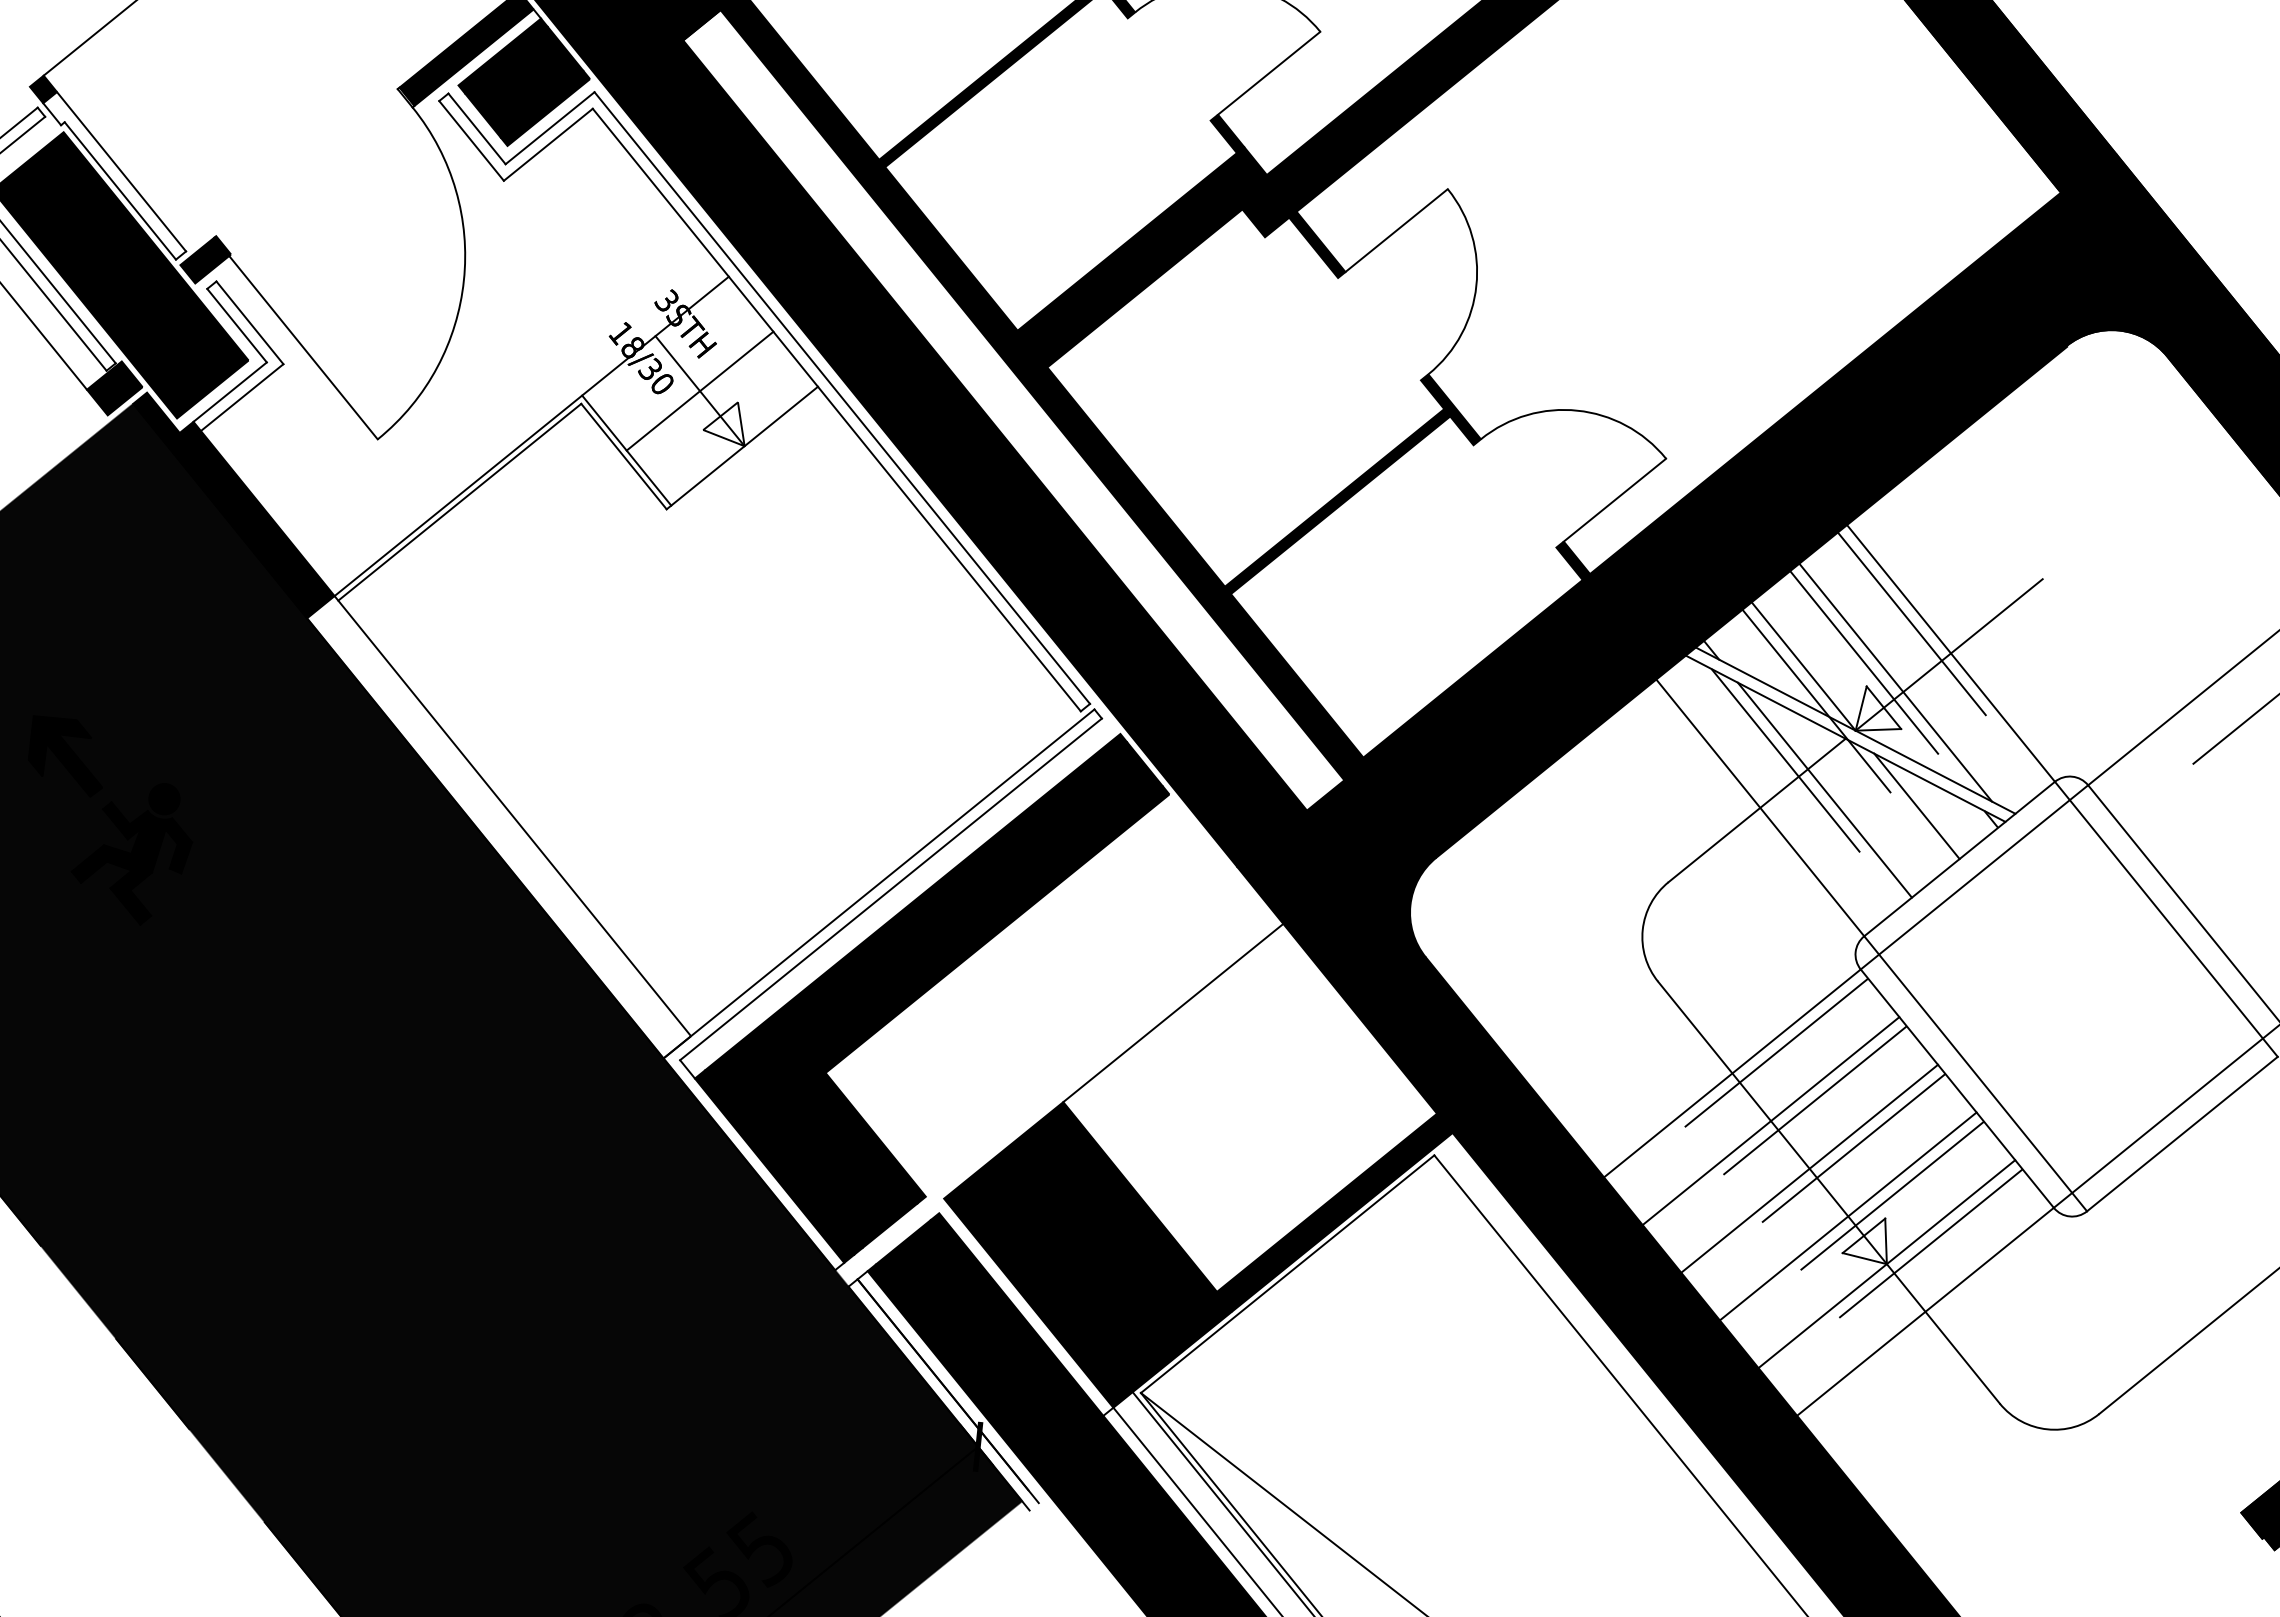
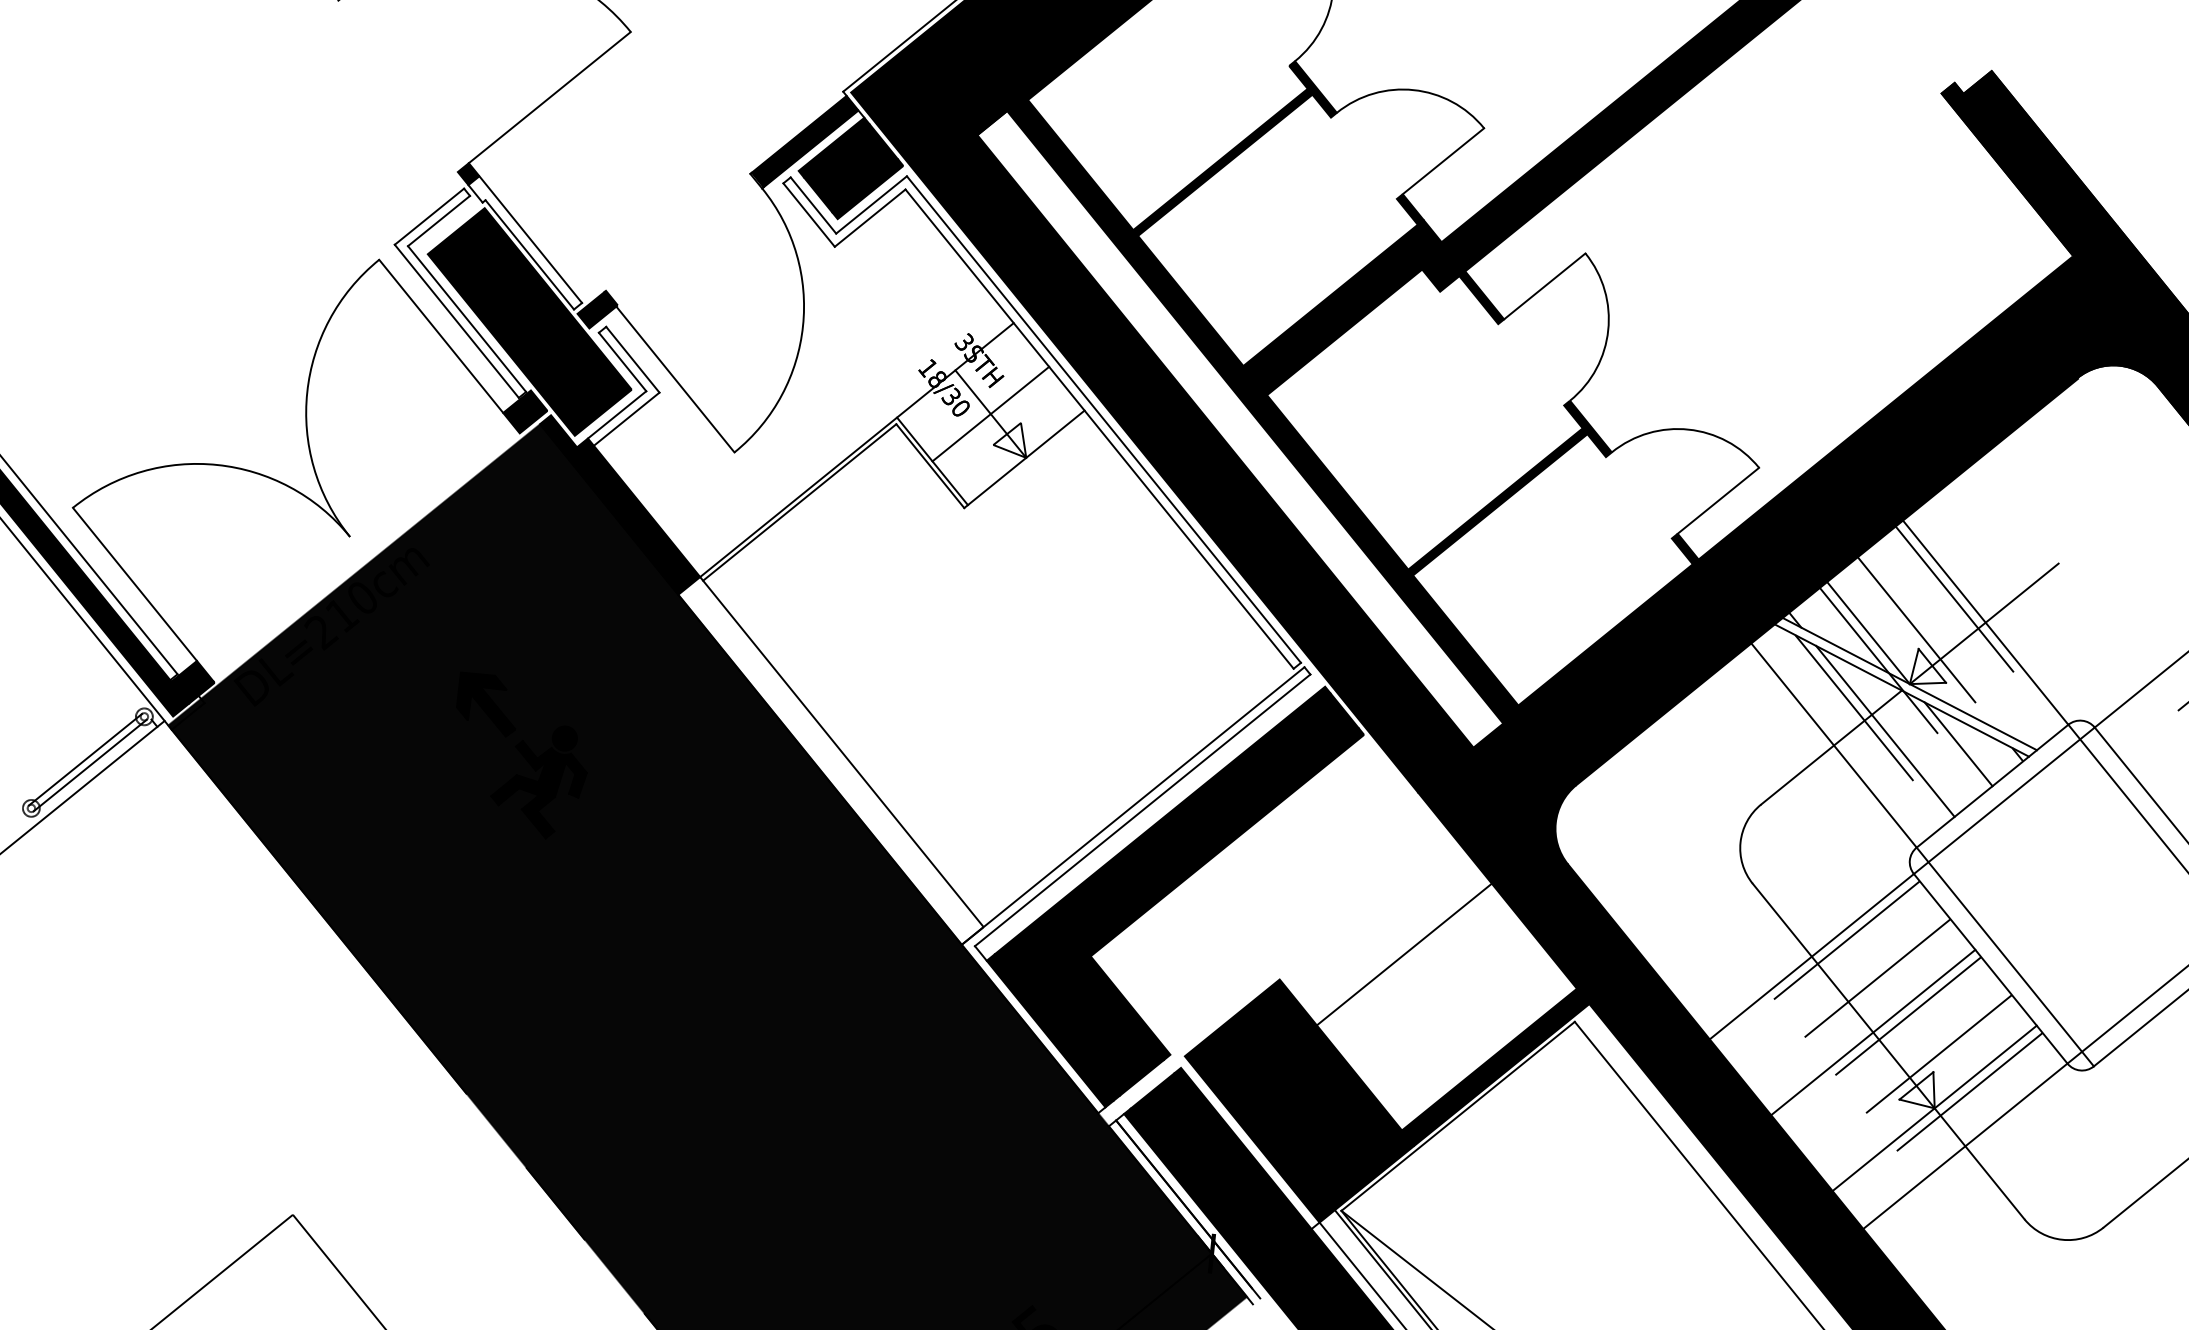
line: (1895, 682) -> (1941, 645), removed
line: (1172, 1012) -> (1403, 954), moved
line: (1770, 1120) -> (1842, 994), removed
line: (1847, 1216) -> (1903, 1070), removed

